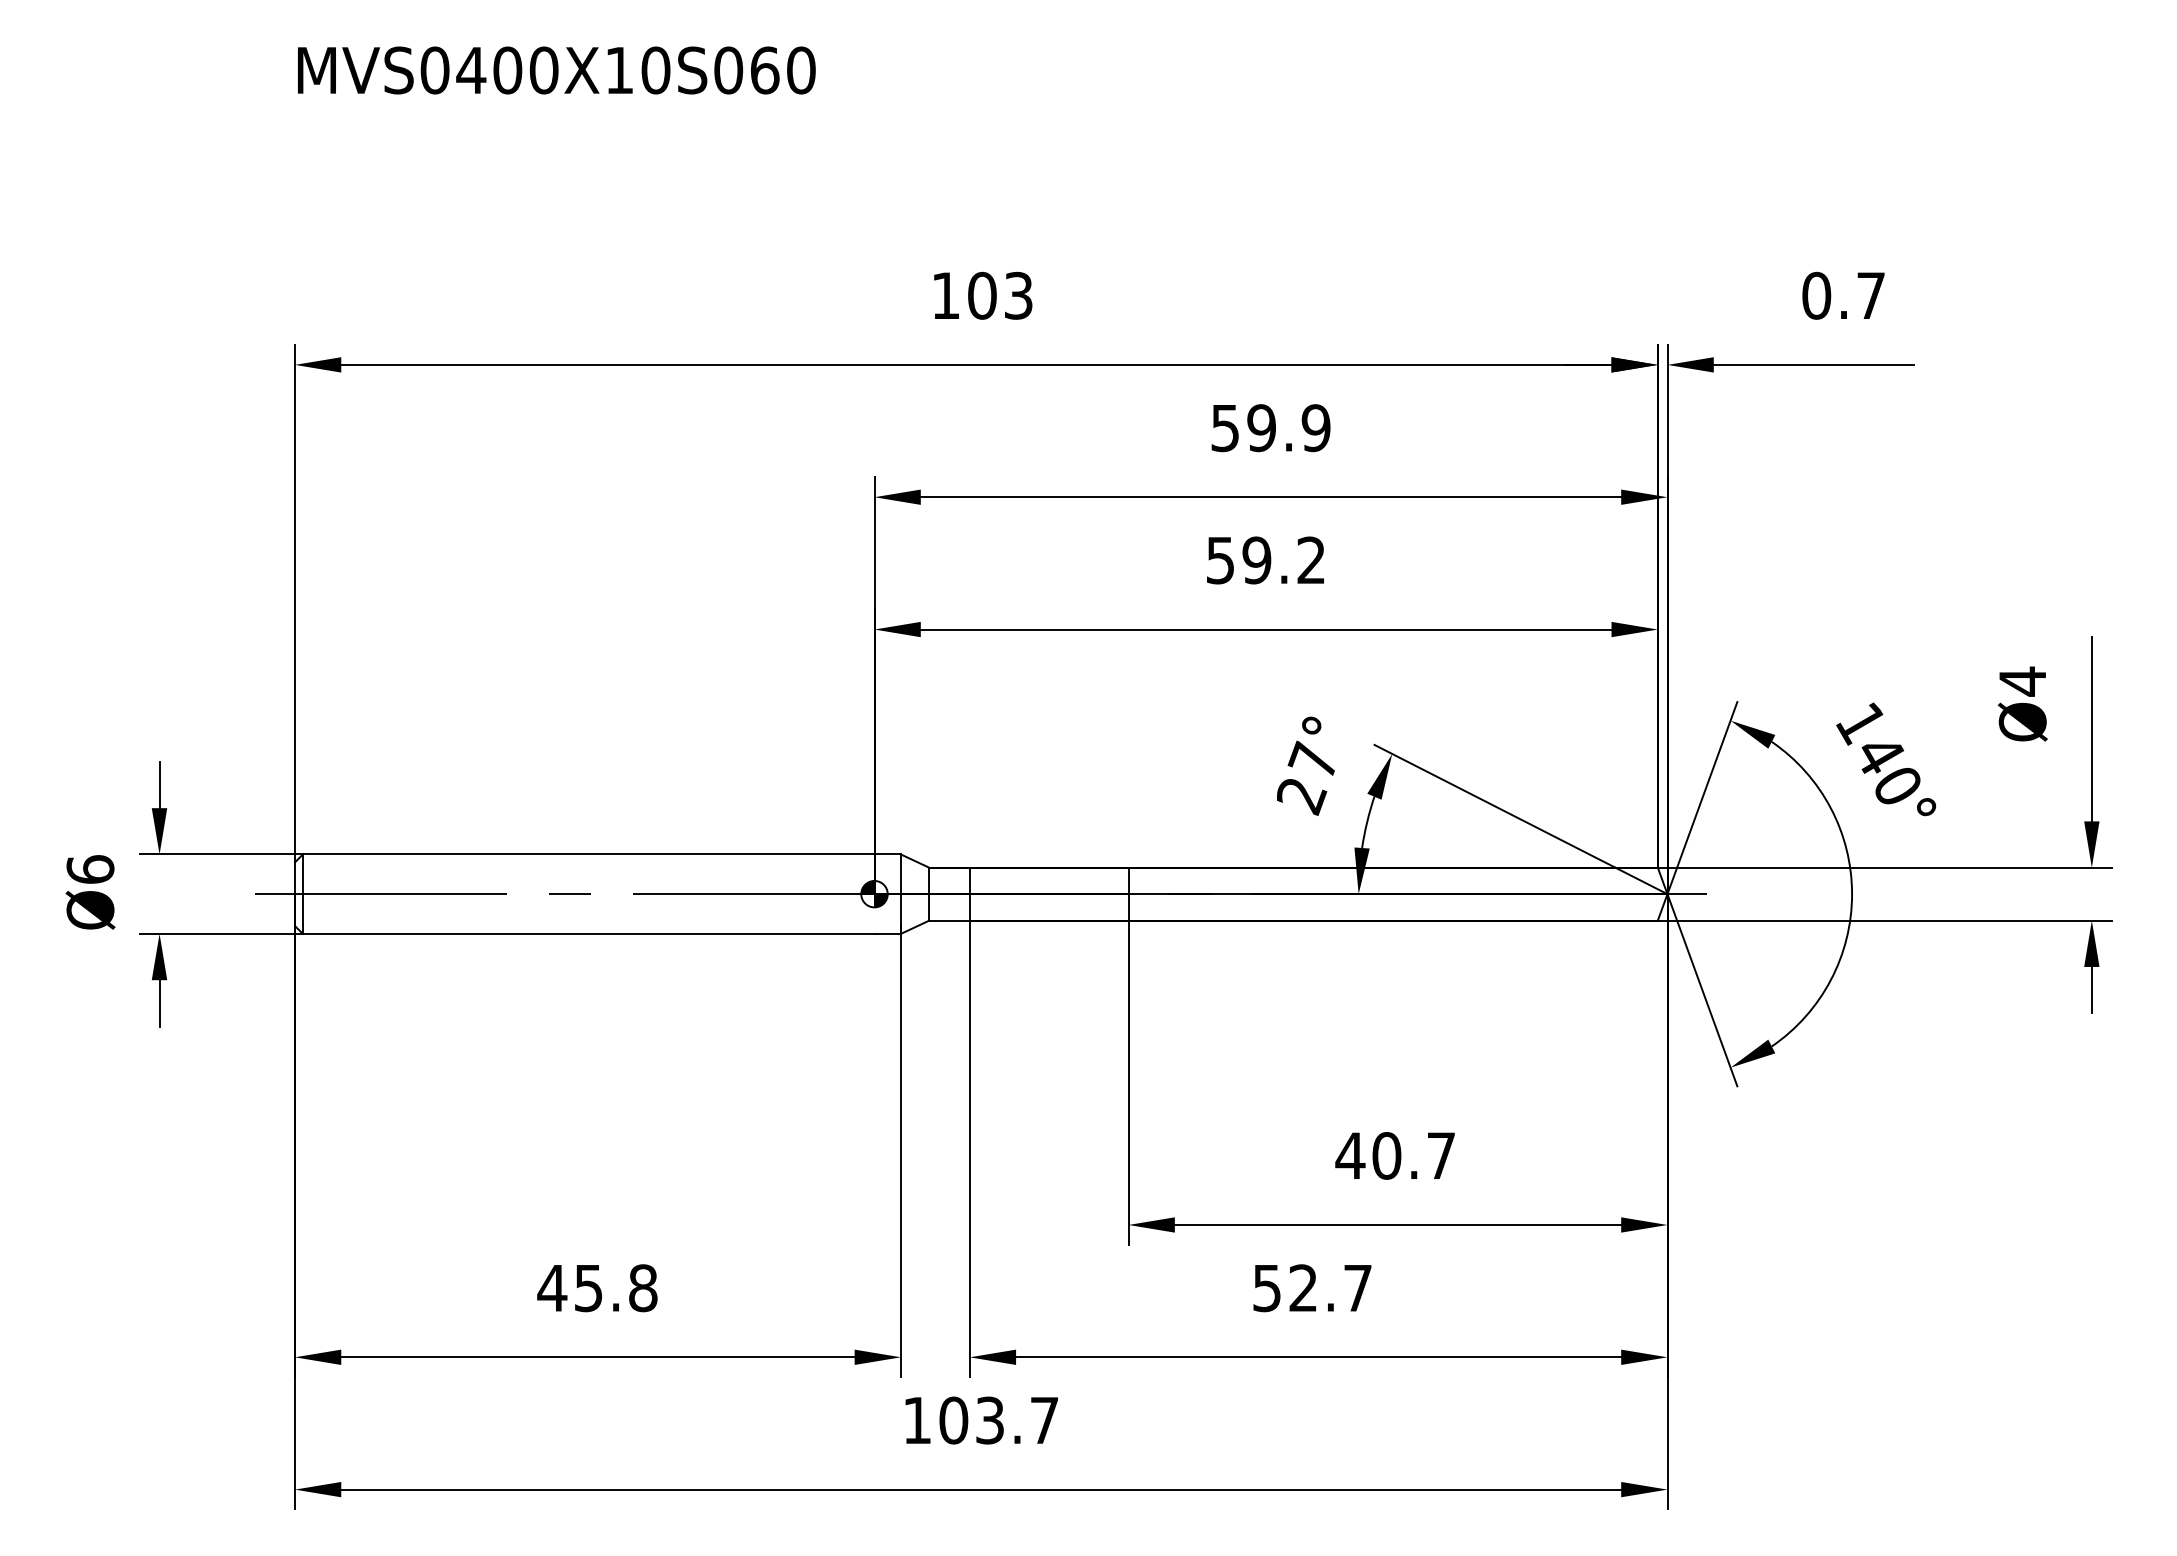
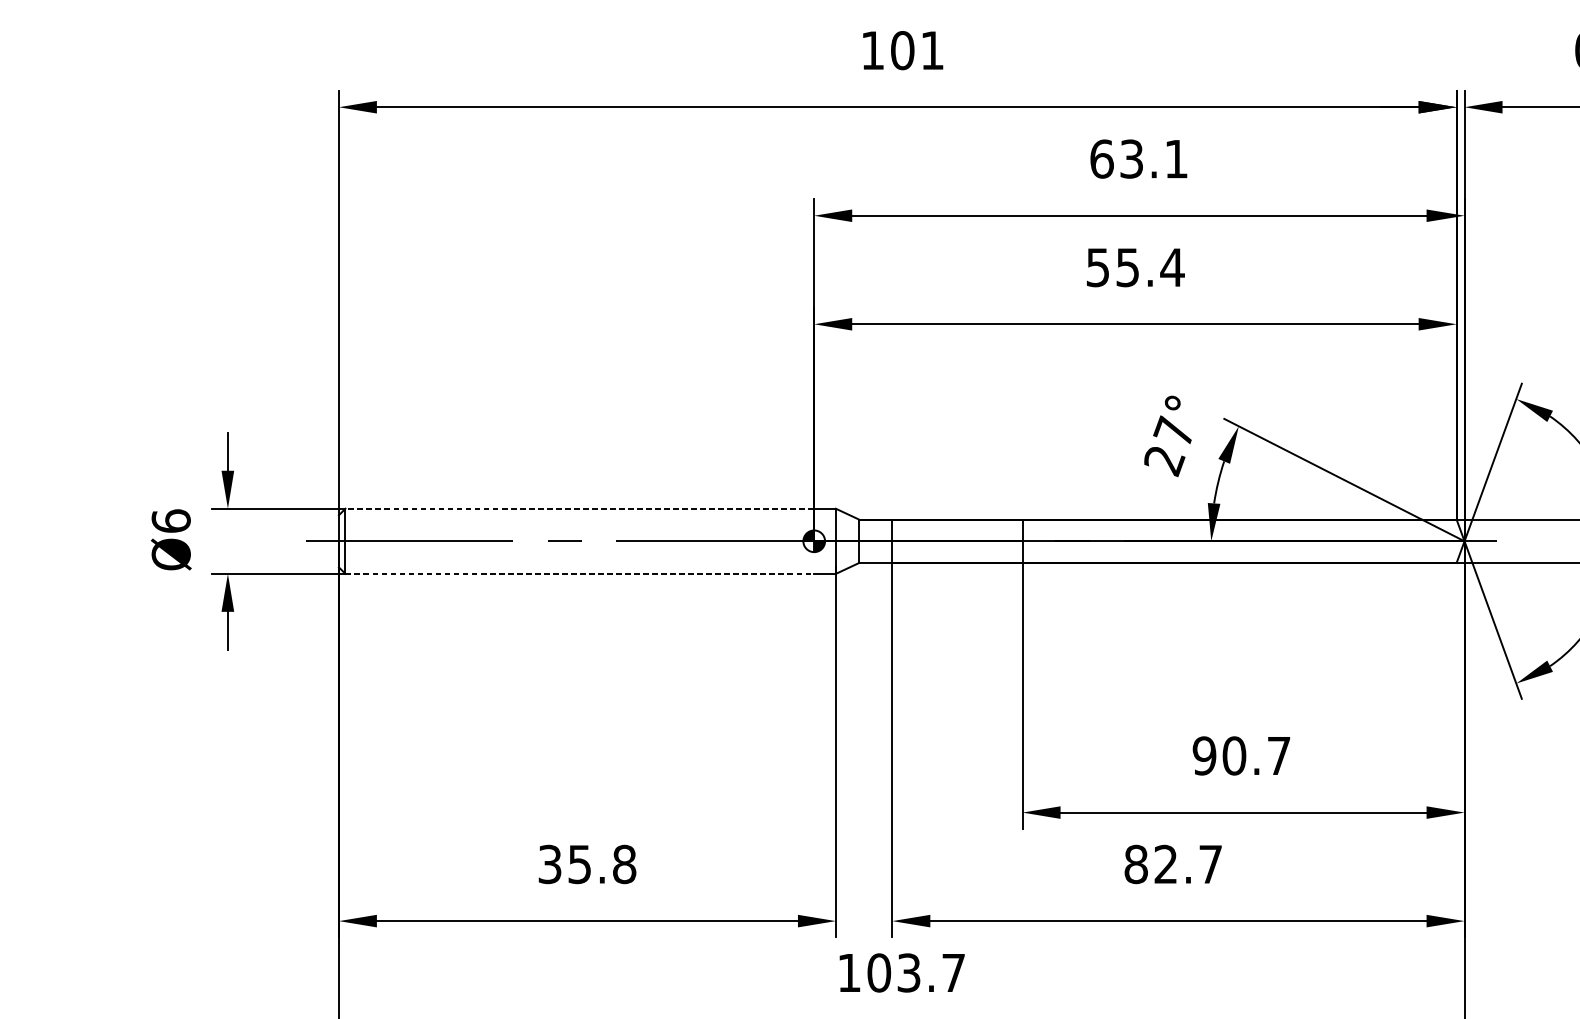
text: (1018, 295) -> (932, 50), 103 -> 101
text: (1270, 428) -> (1138, 159), 59.9 -> 63.1
text: (1284, 560) -> (1150, 267), 59.2 -> 55.4
line: (588, 854) -> (579, 508), solid -> dashed
line: (588, 933) -> (579, 573), solid -> dashed
text: (1350, 1155) -> (1204, 755), 40.7 -> 90.7
text: (552, 1288) -> (550, 864), 45.8 -> 35.8
text: (1267, 1288) -> (1136, 864), 52.7 -> 82.7

